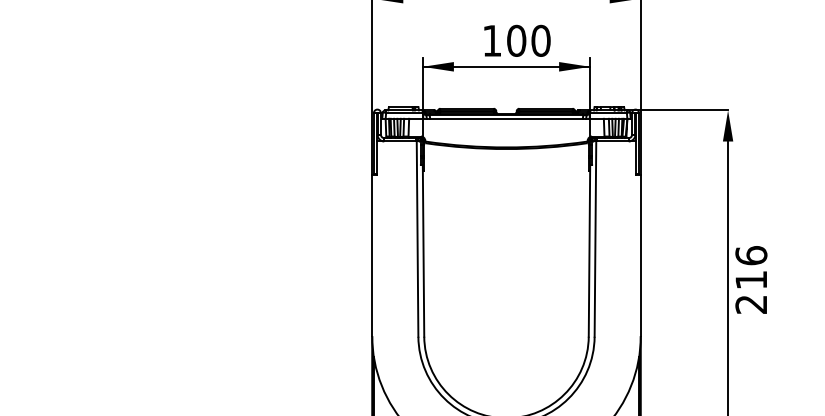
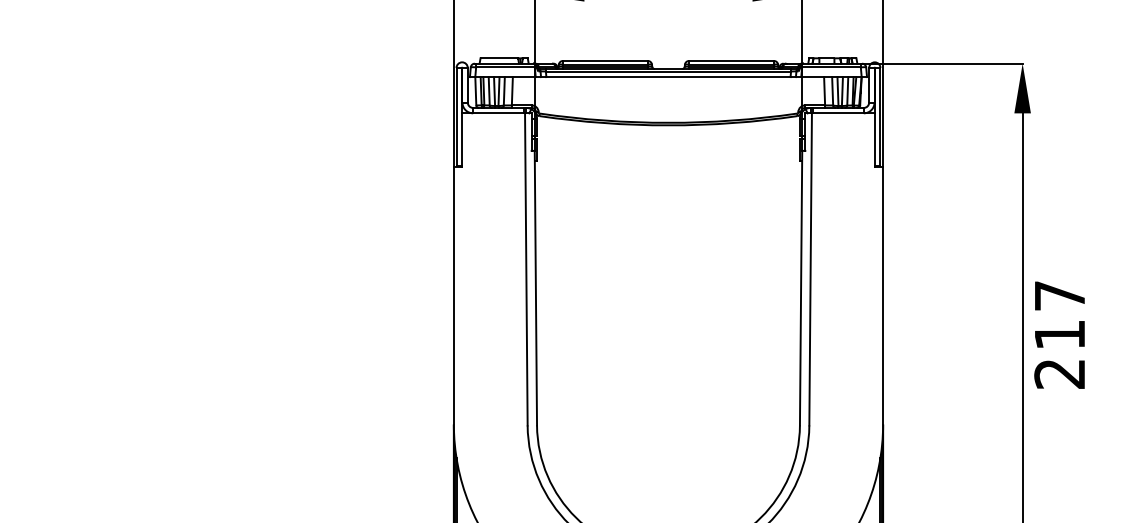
text: (751, 255) -> (1060, 295), 216 -> 217

